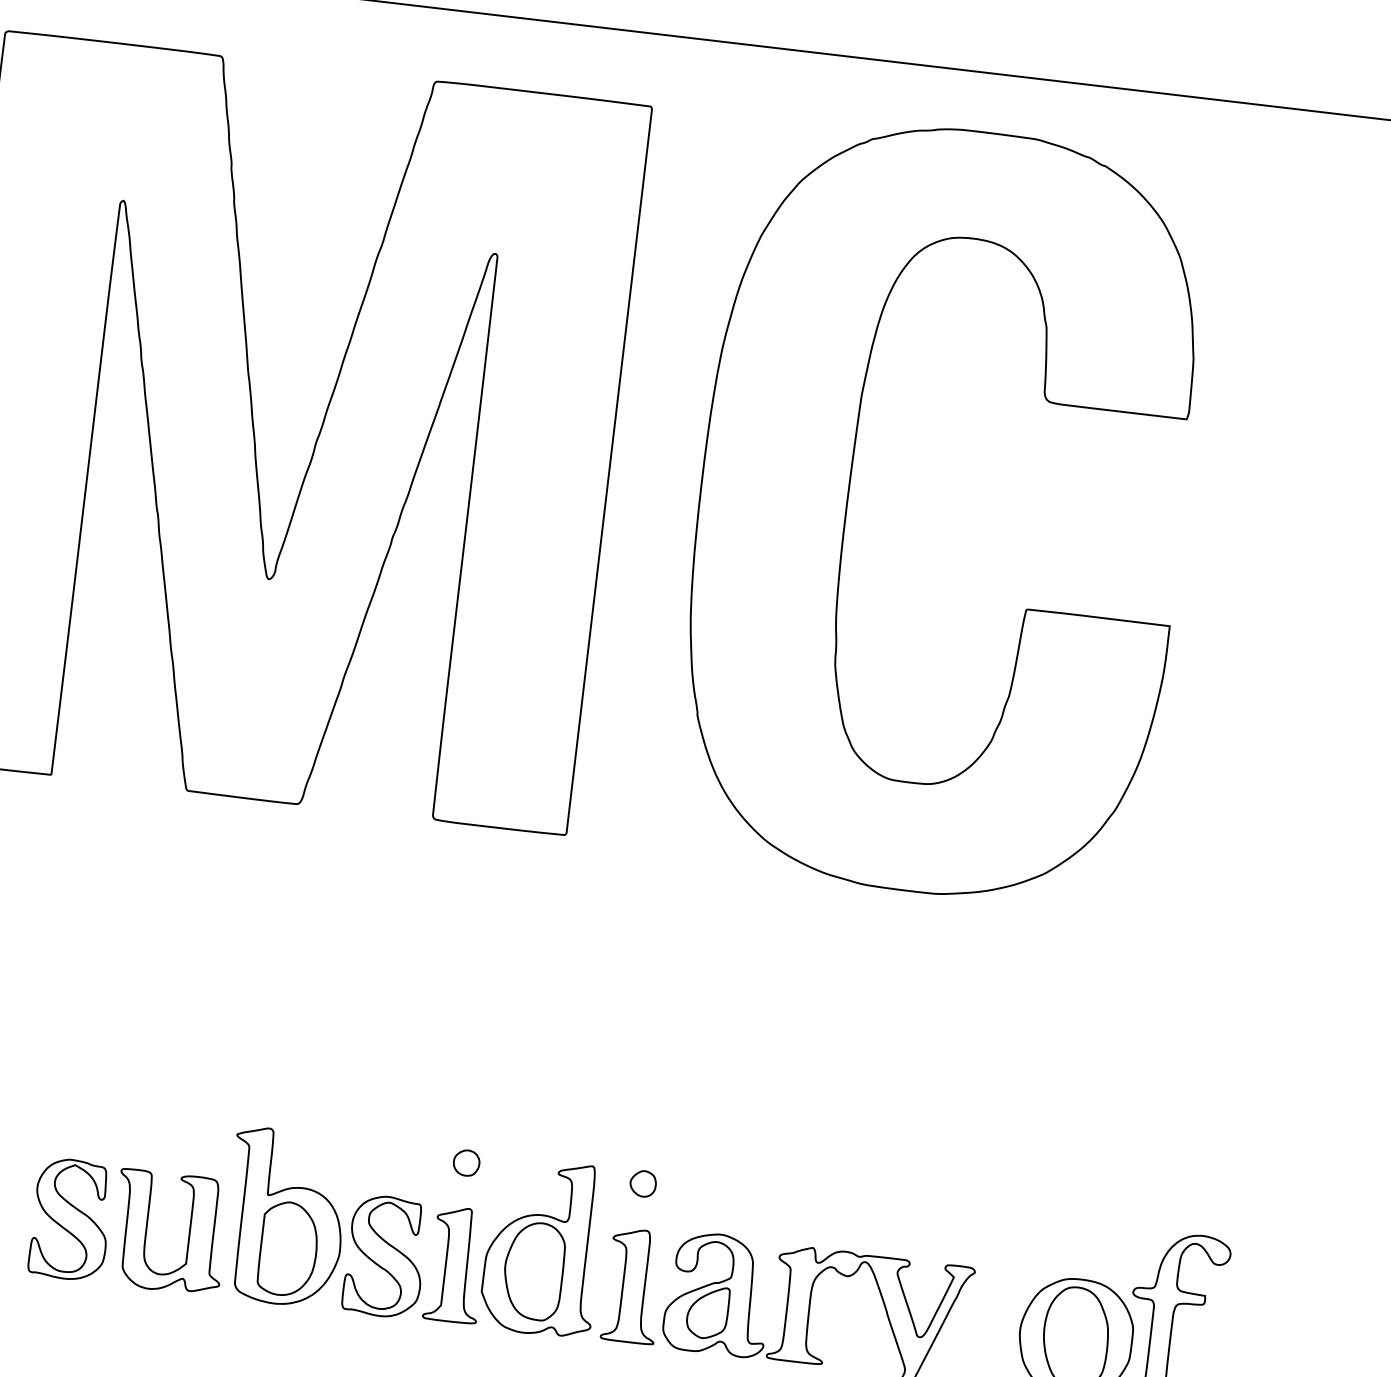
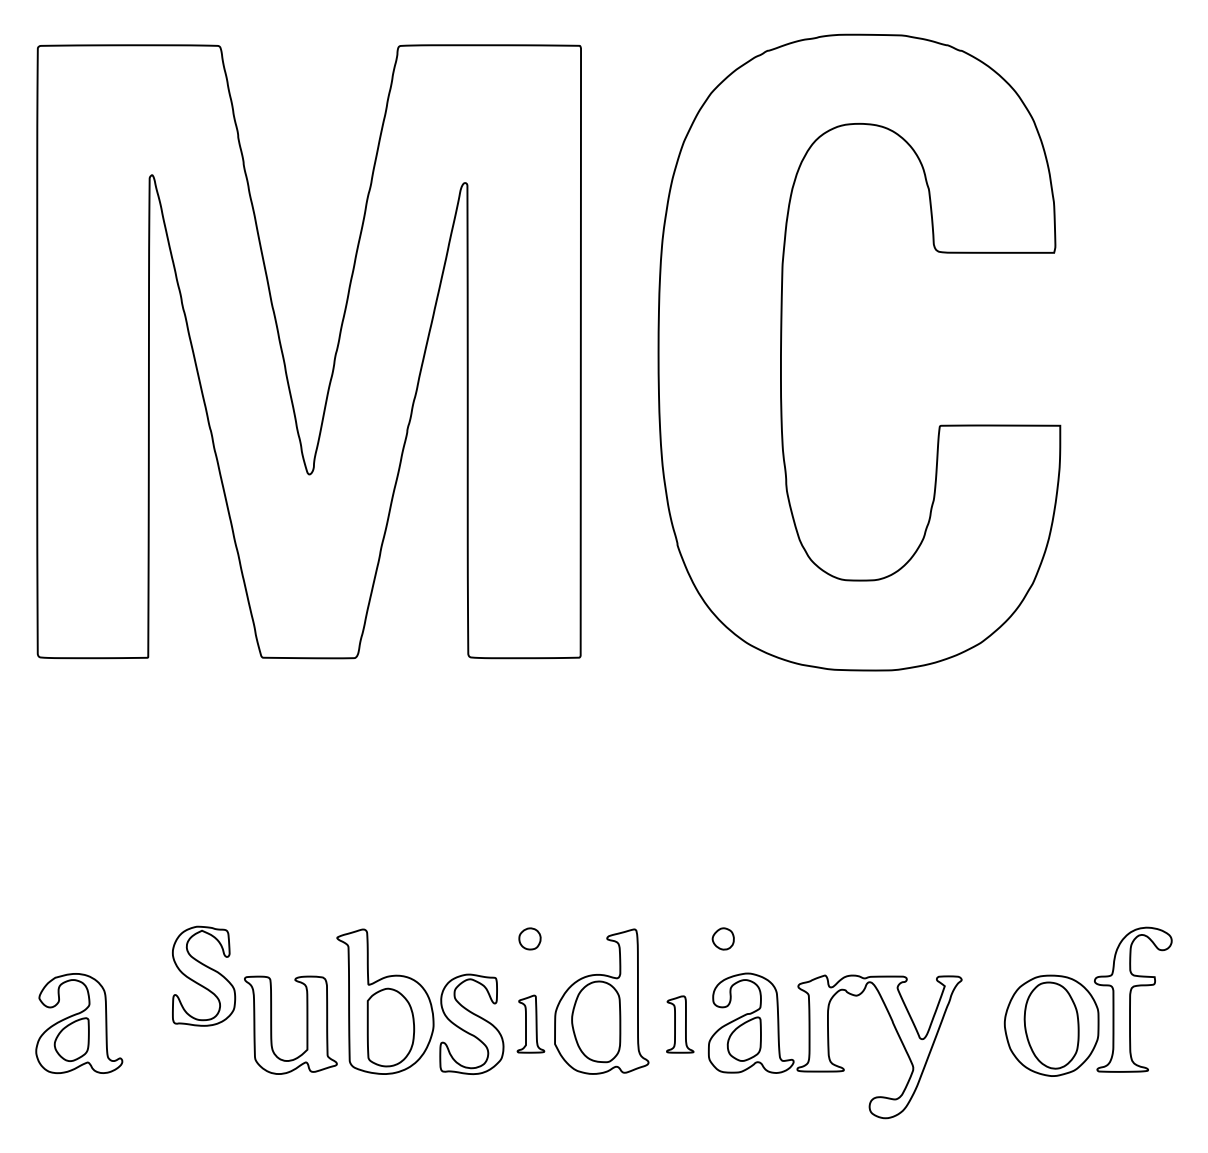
part: (642, 1183) -> (722, 938), moved
part: (71, 1218) -> (204, 975), moved
part: (455, 1263) -> (530, 1023), size x0.6
part: (633, 1285) -> (680, 1024), size x0.6

